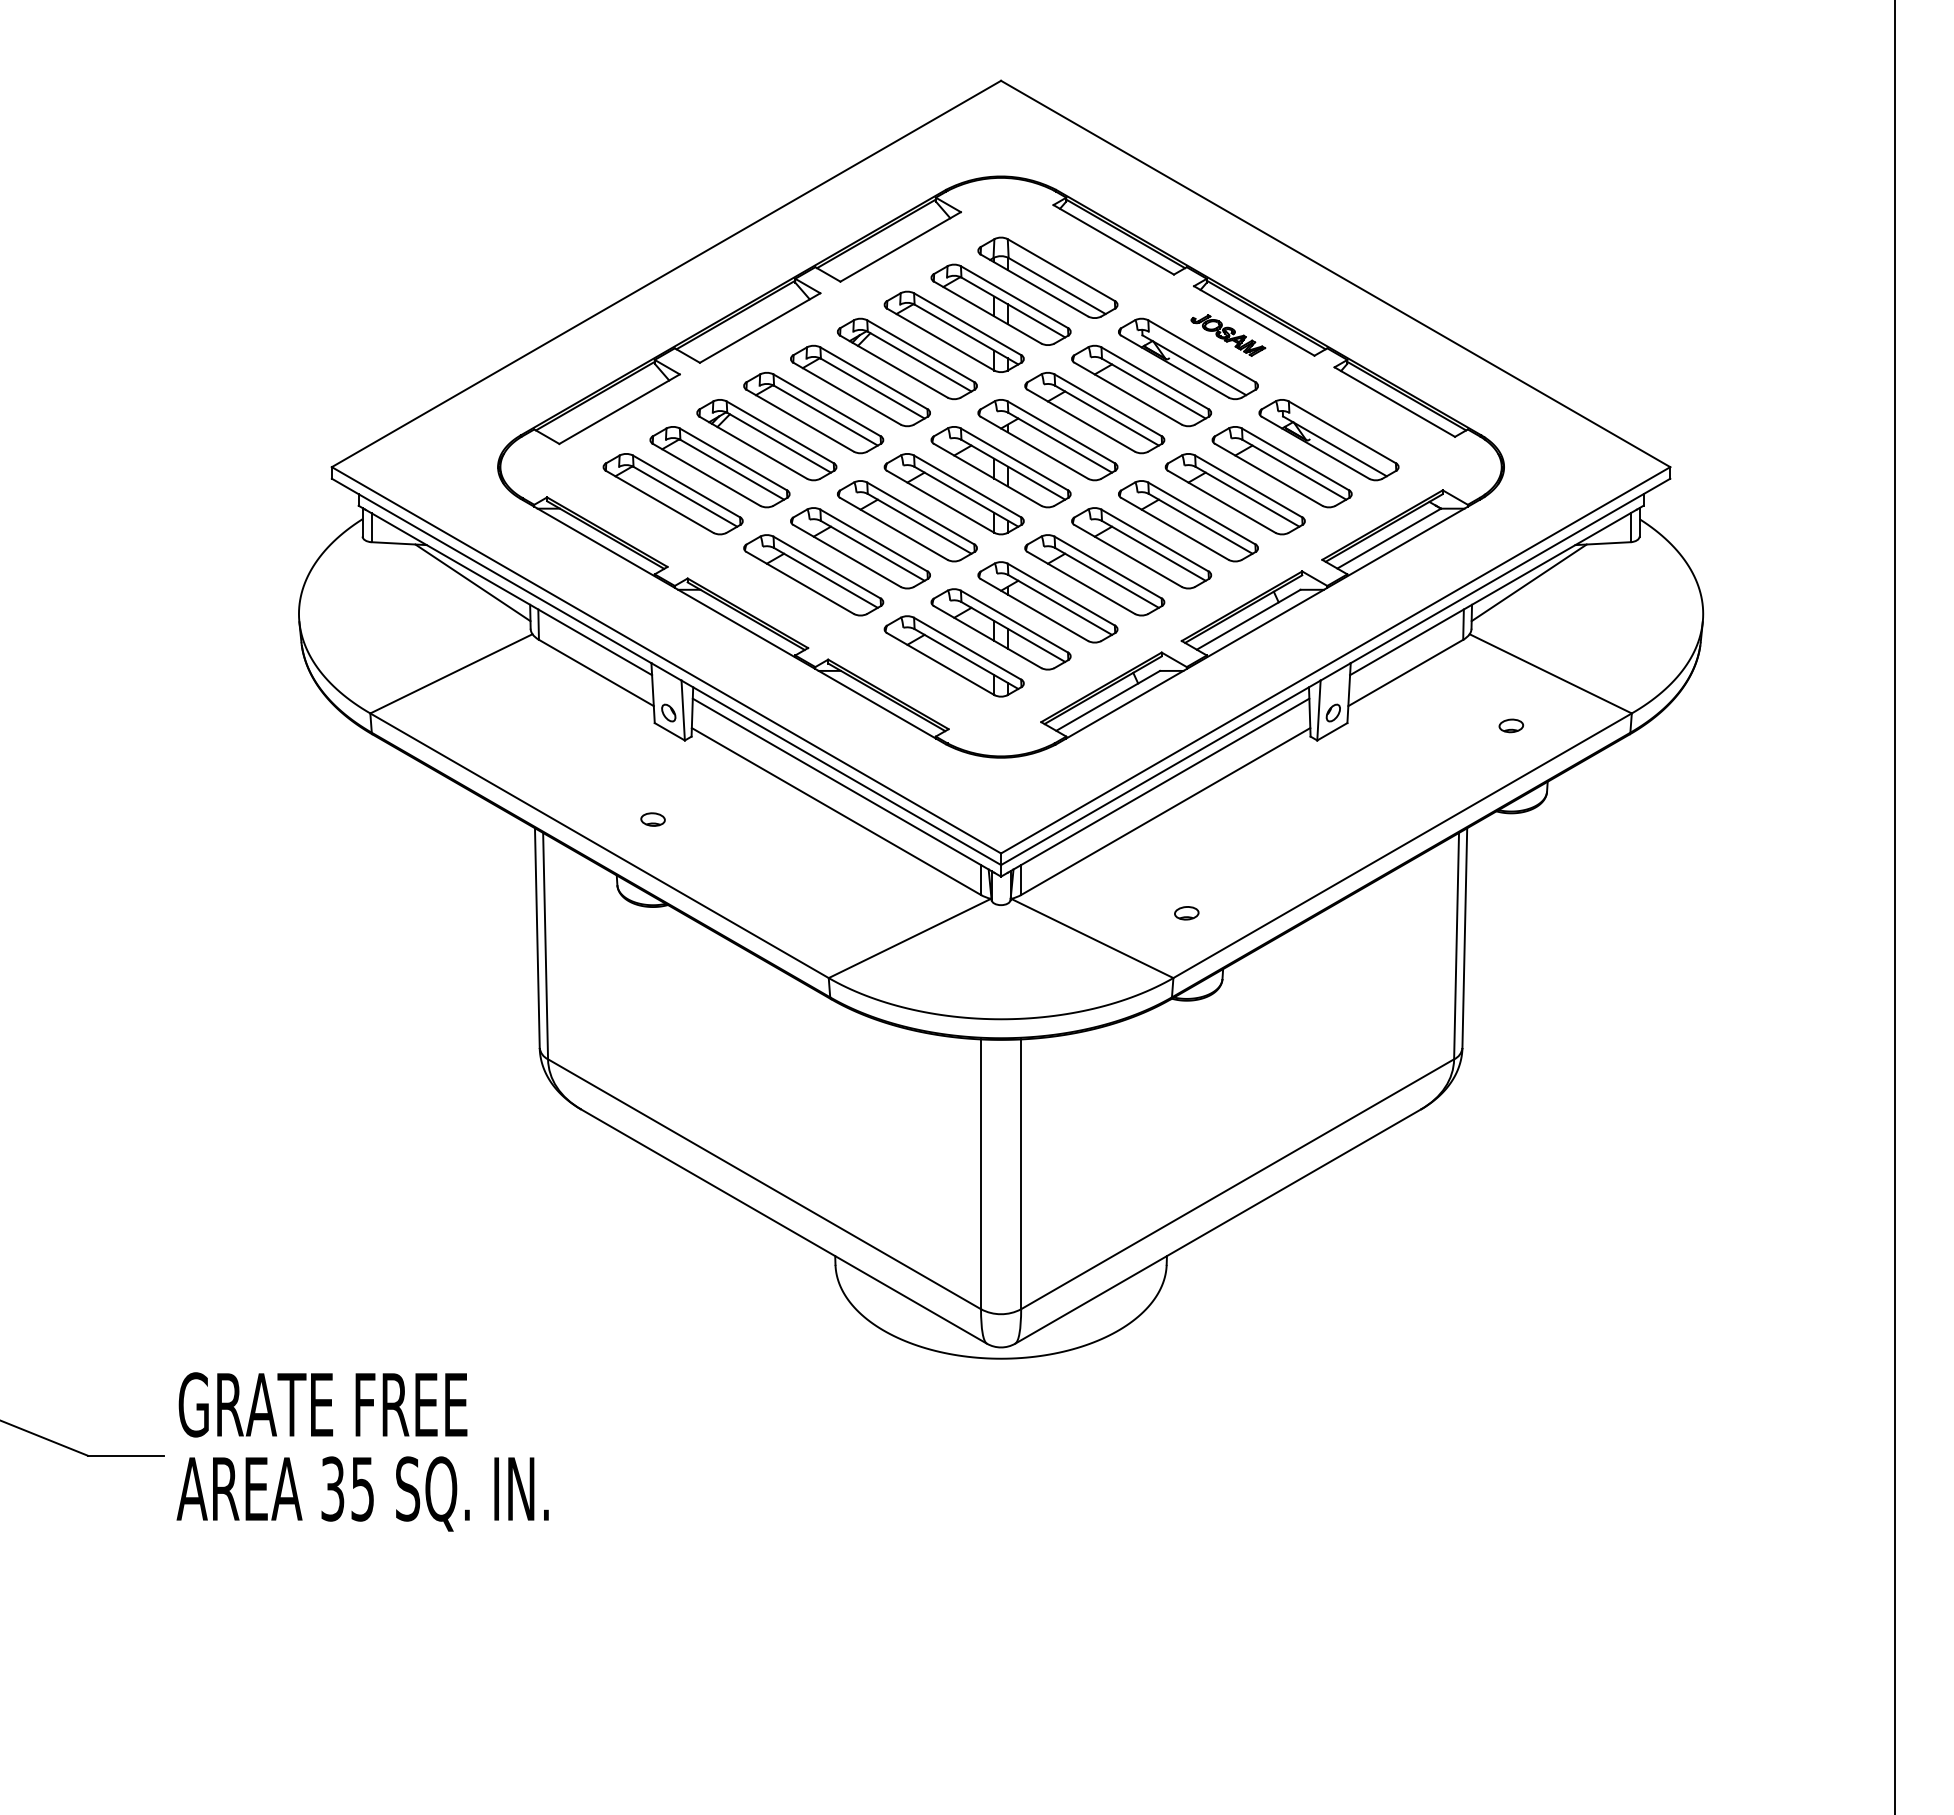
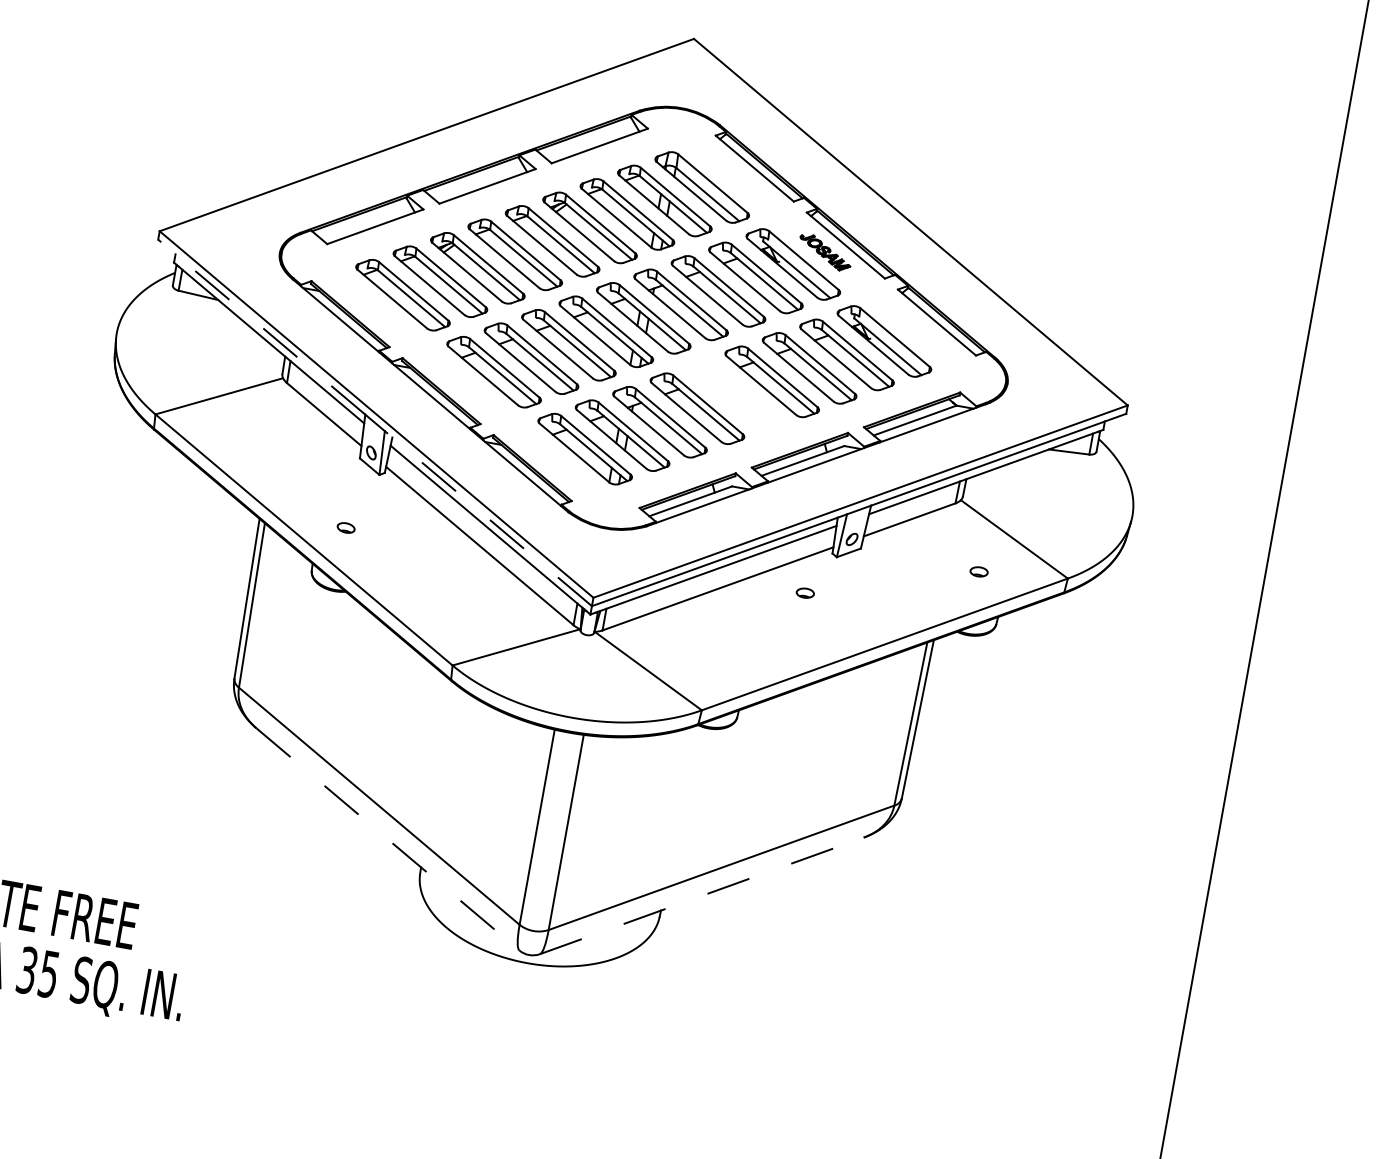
part: (1141, 548) -> (734, 395), removed
line: (491, 570) -> (261, 326), solid -> dashed
line: (472, 582) -> (246, 333), removed
line: (1528, 582) -> (1010, 470), removed
line: (840, 772) -> (487, 518), solid -> dashed
part: (1186, 913) -> (805, 593), moved
line: (784, 1226) -> (388, 839), solid -> dashed
line: (1218, 1226) -> (702, 895), solid -> dashed

